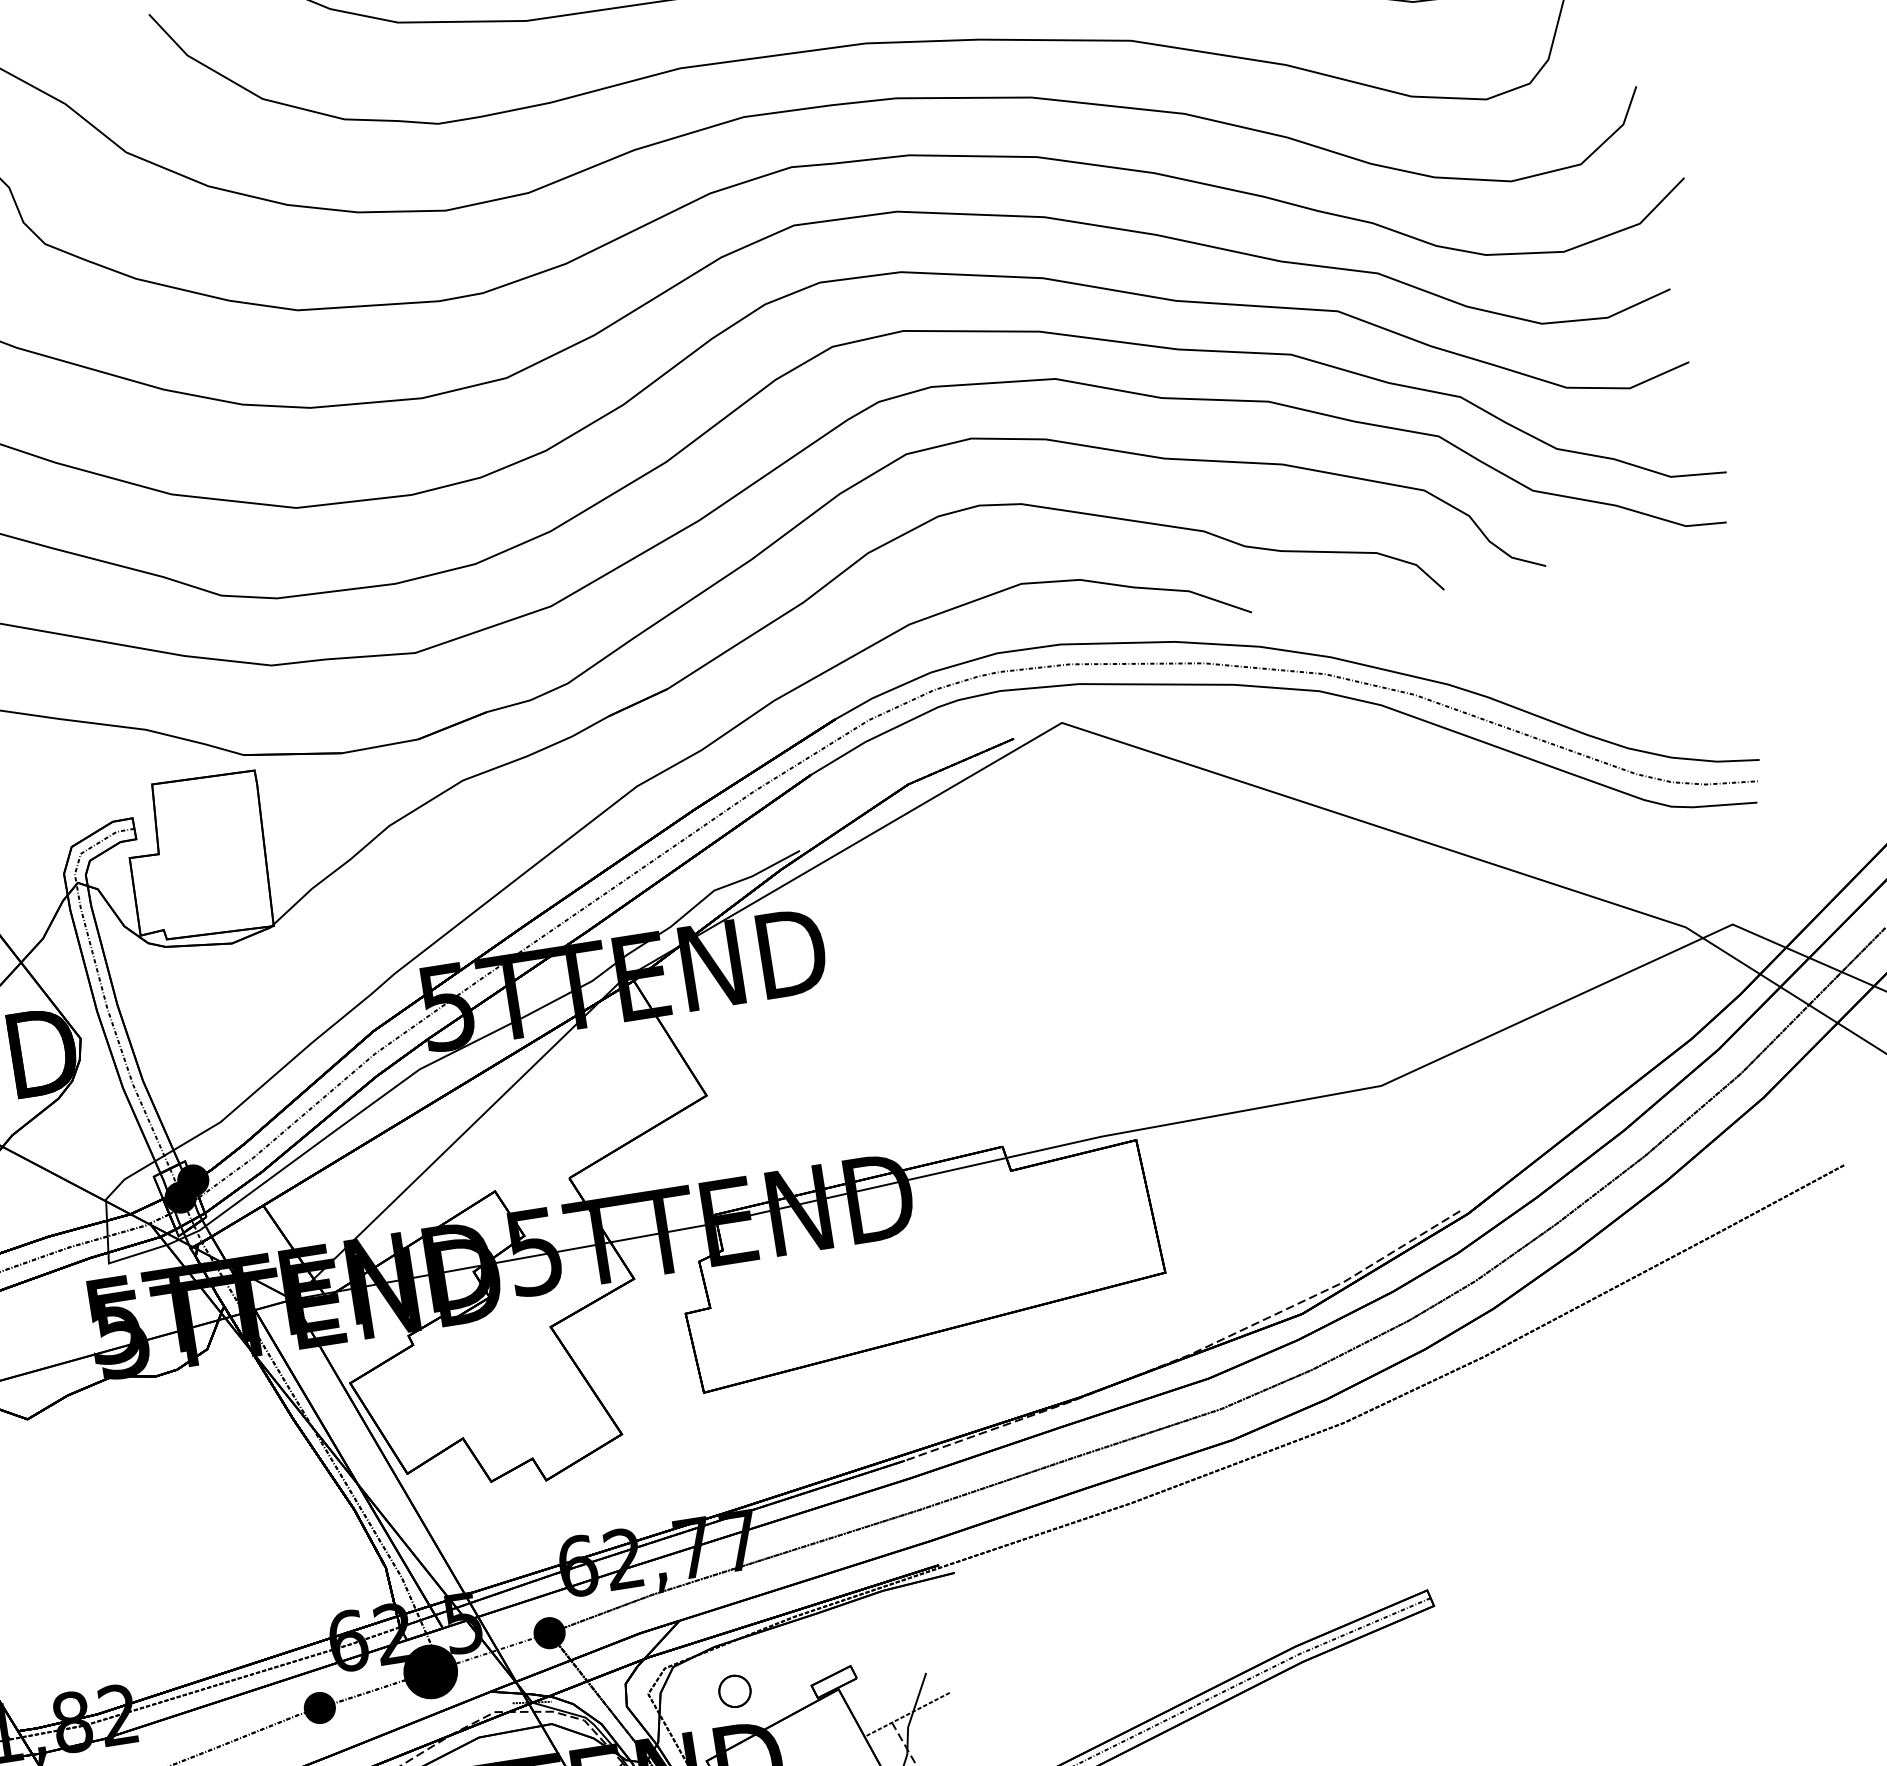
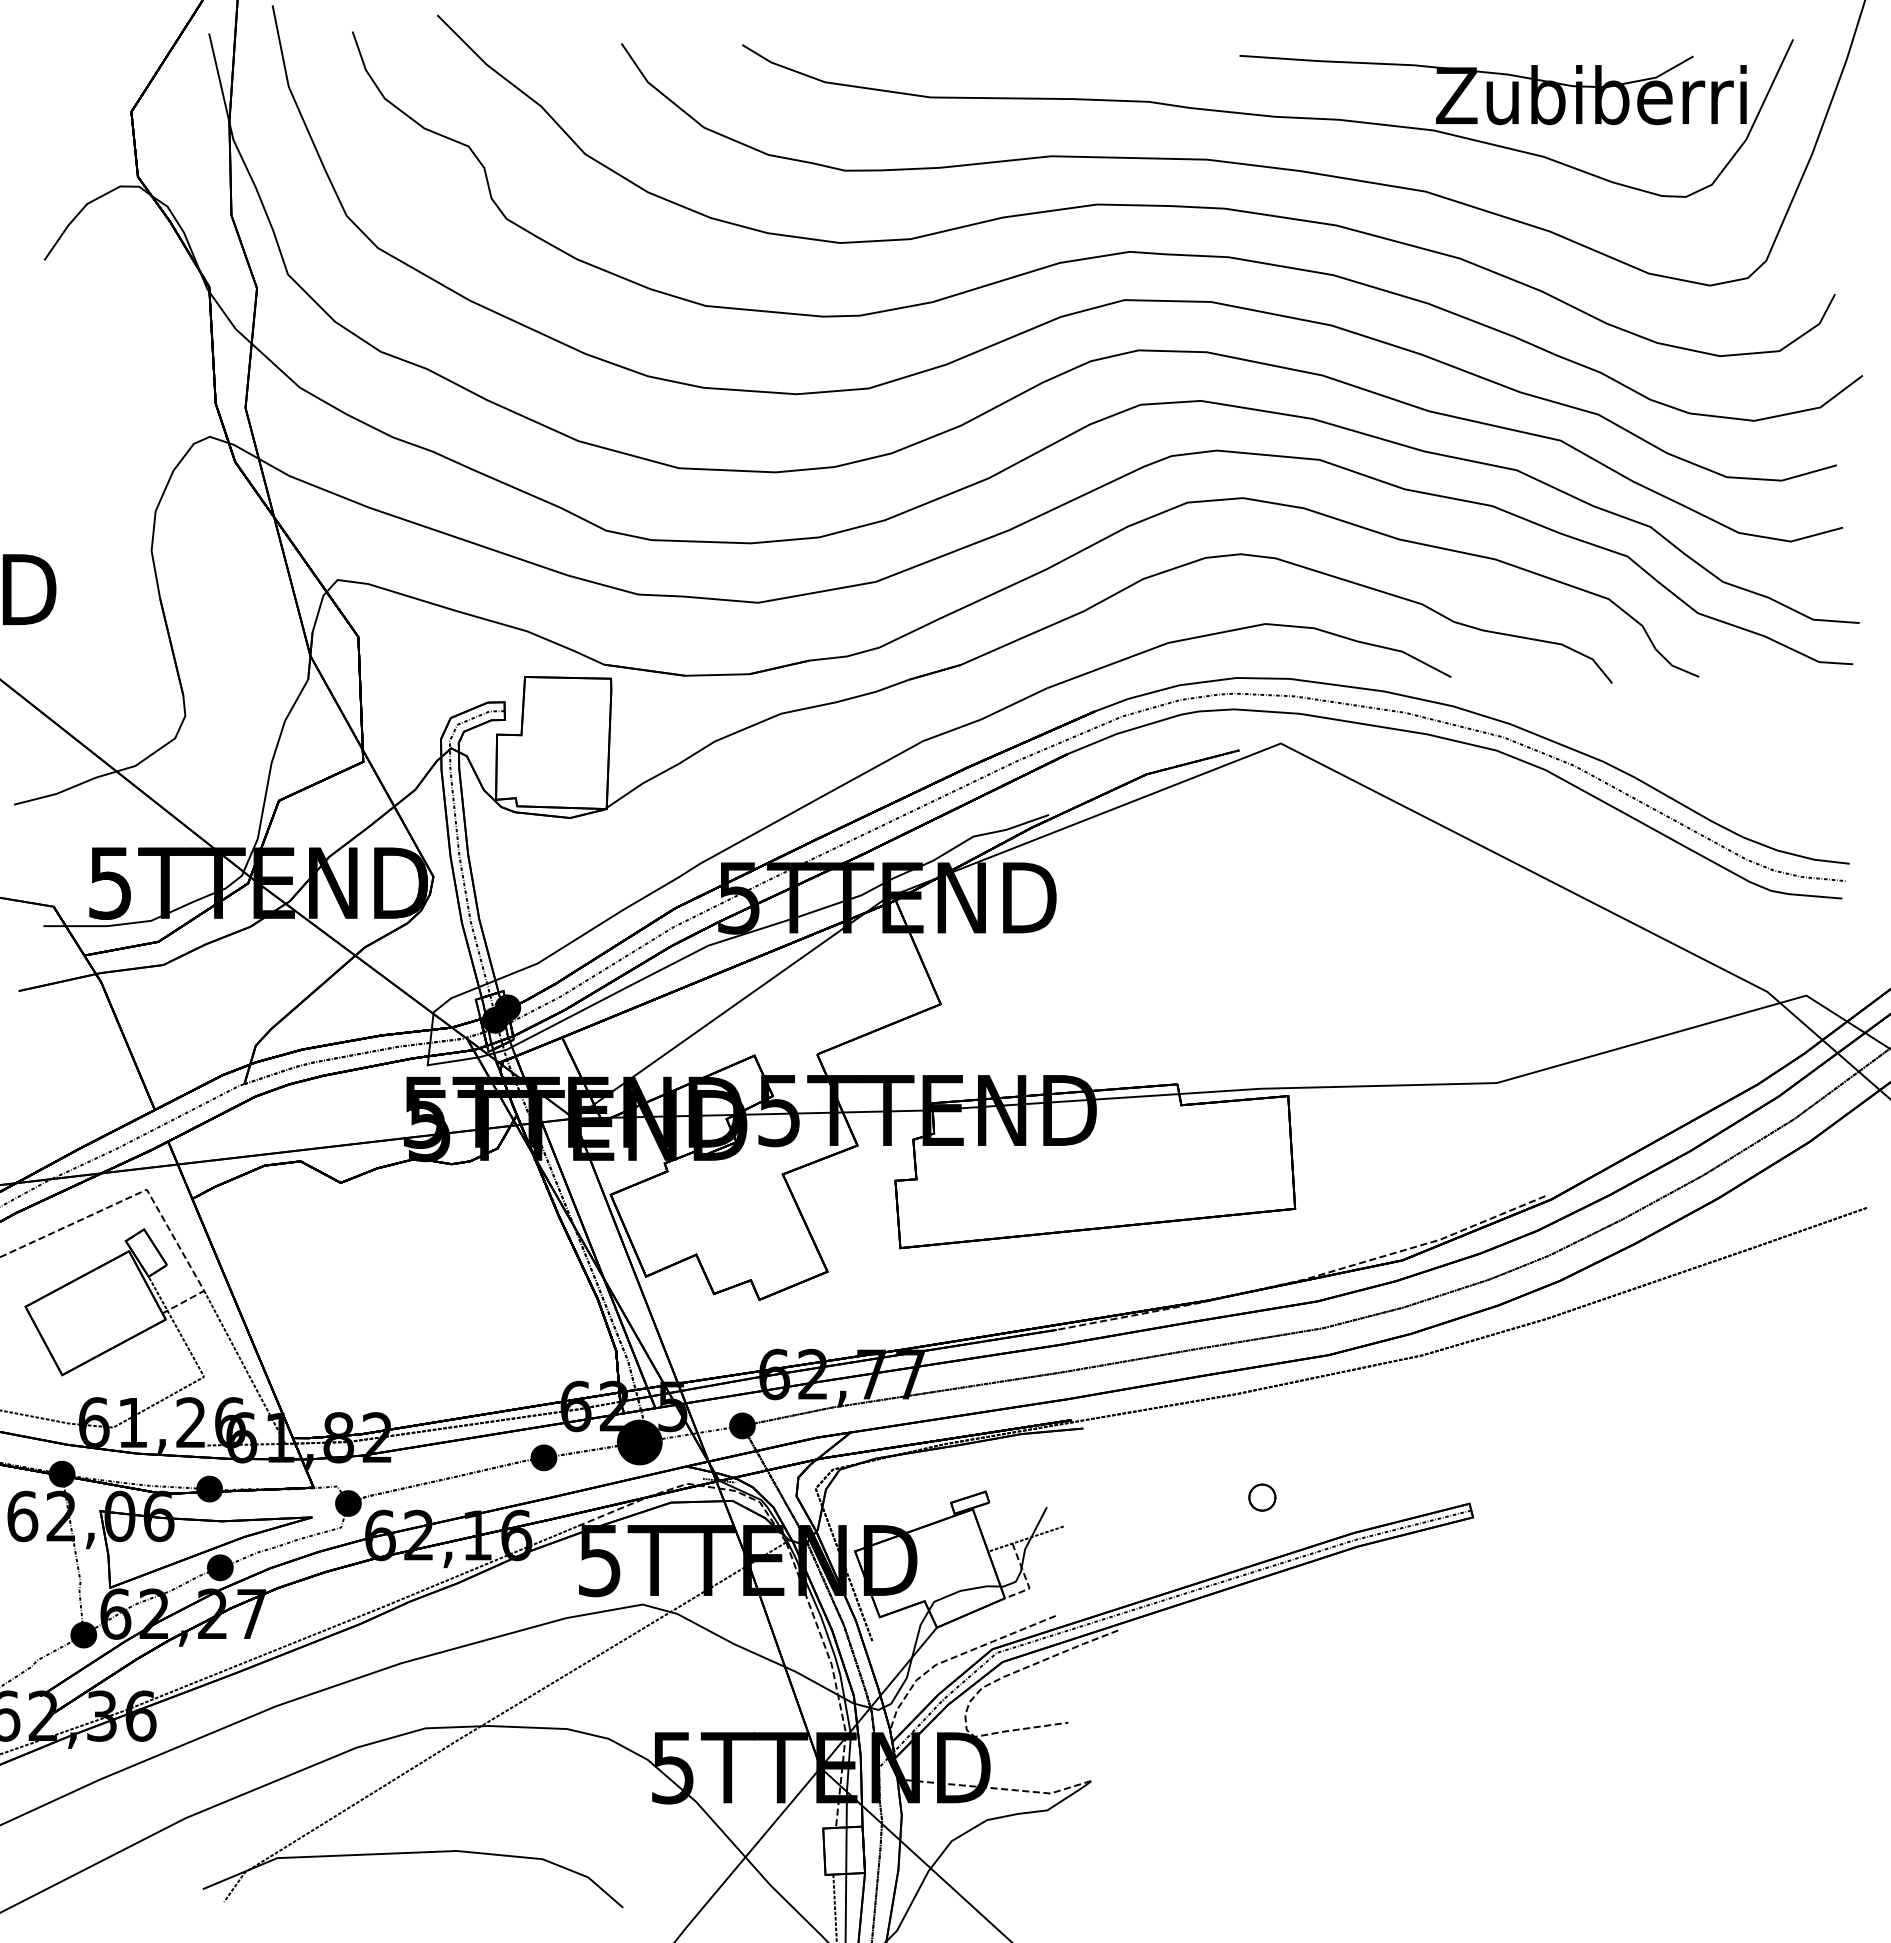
part: (735, 1691) -> (1262, 1497), moved

